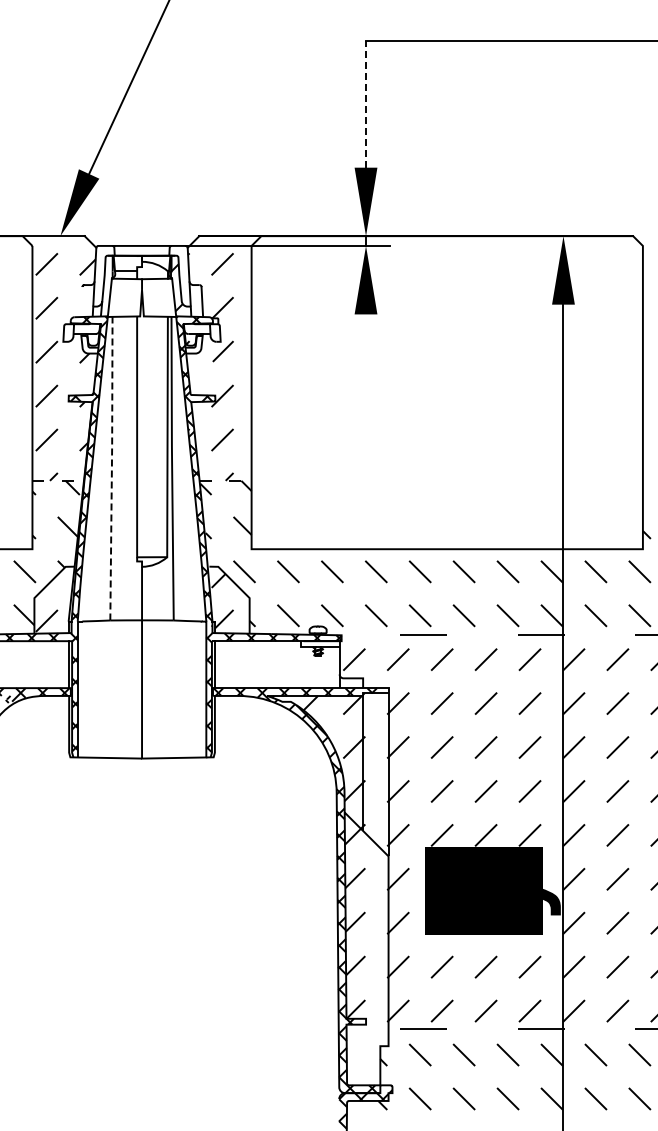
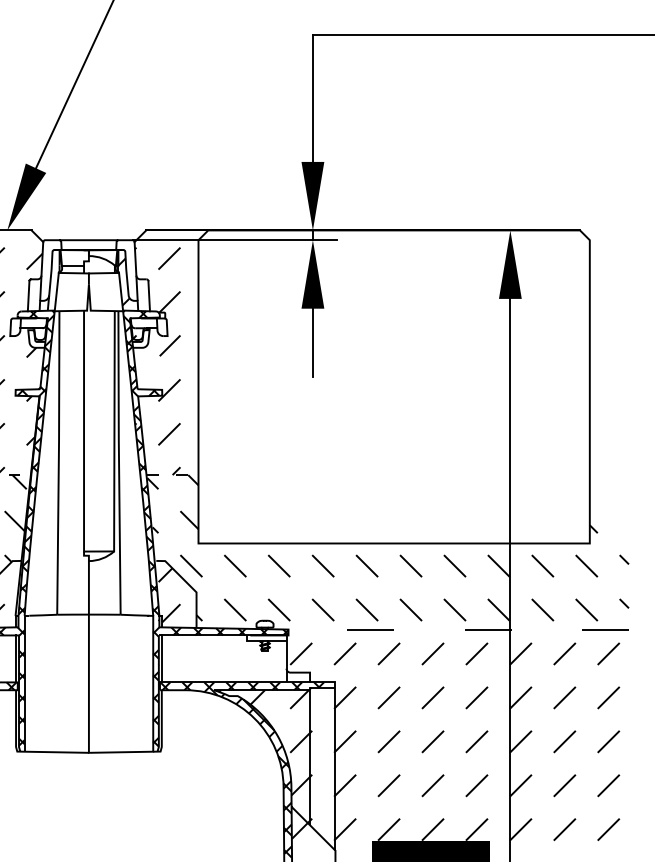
line: (366, 104) -> (313, 98), dashed -> solid
line: (81, 301) -> (28, 295), added
line: (366, 348) -> (313, 342), added
line: (111, 468) -> (58, 462), dashed -> solid

